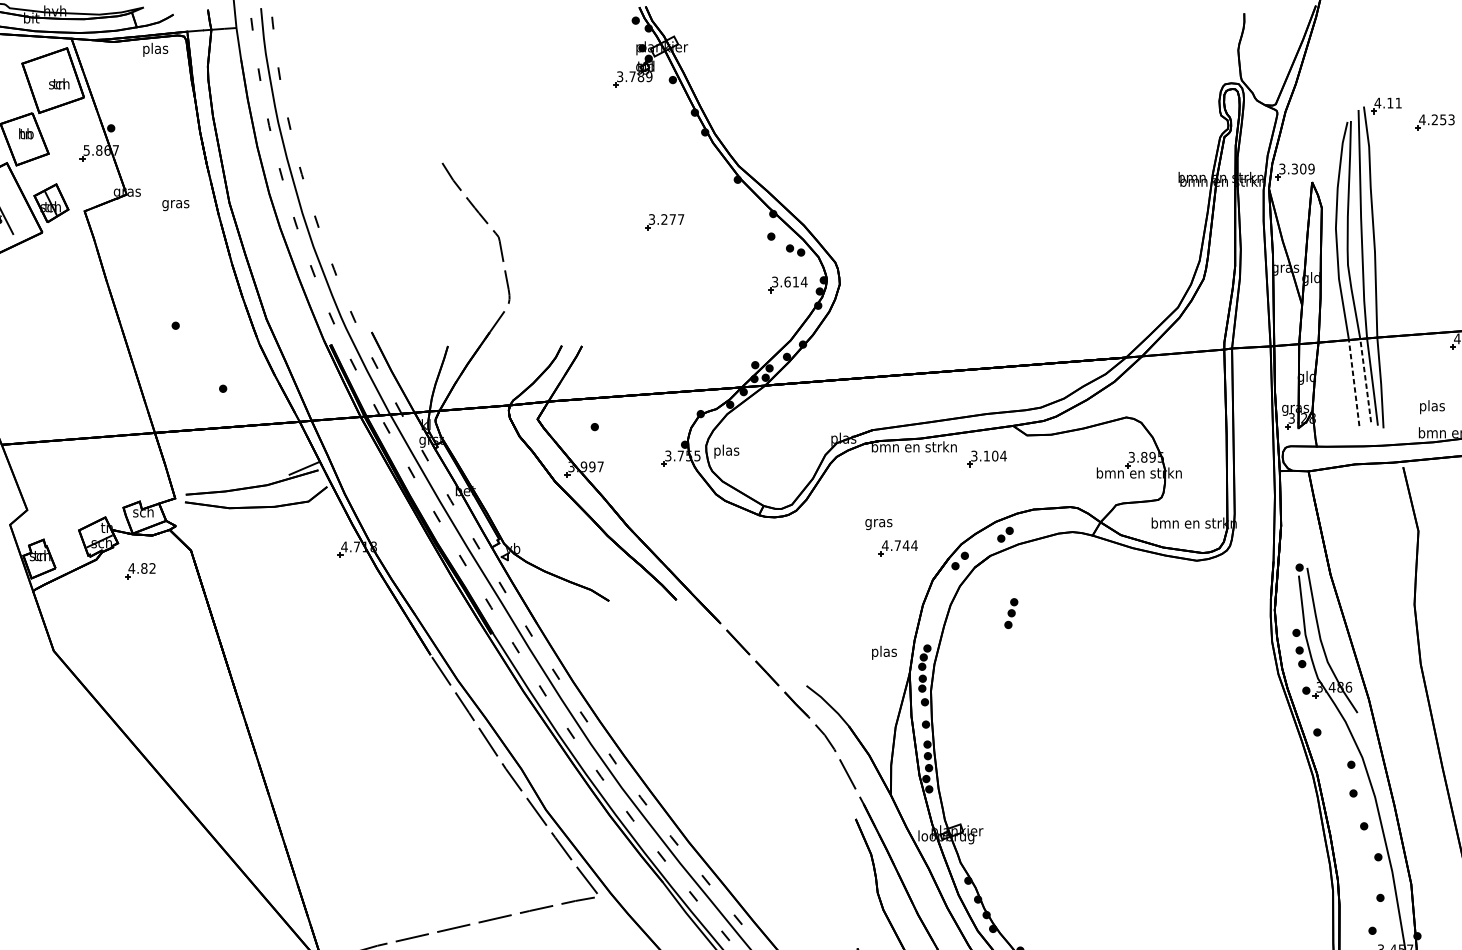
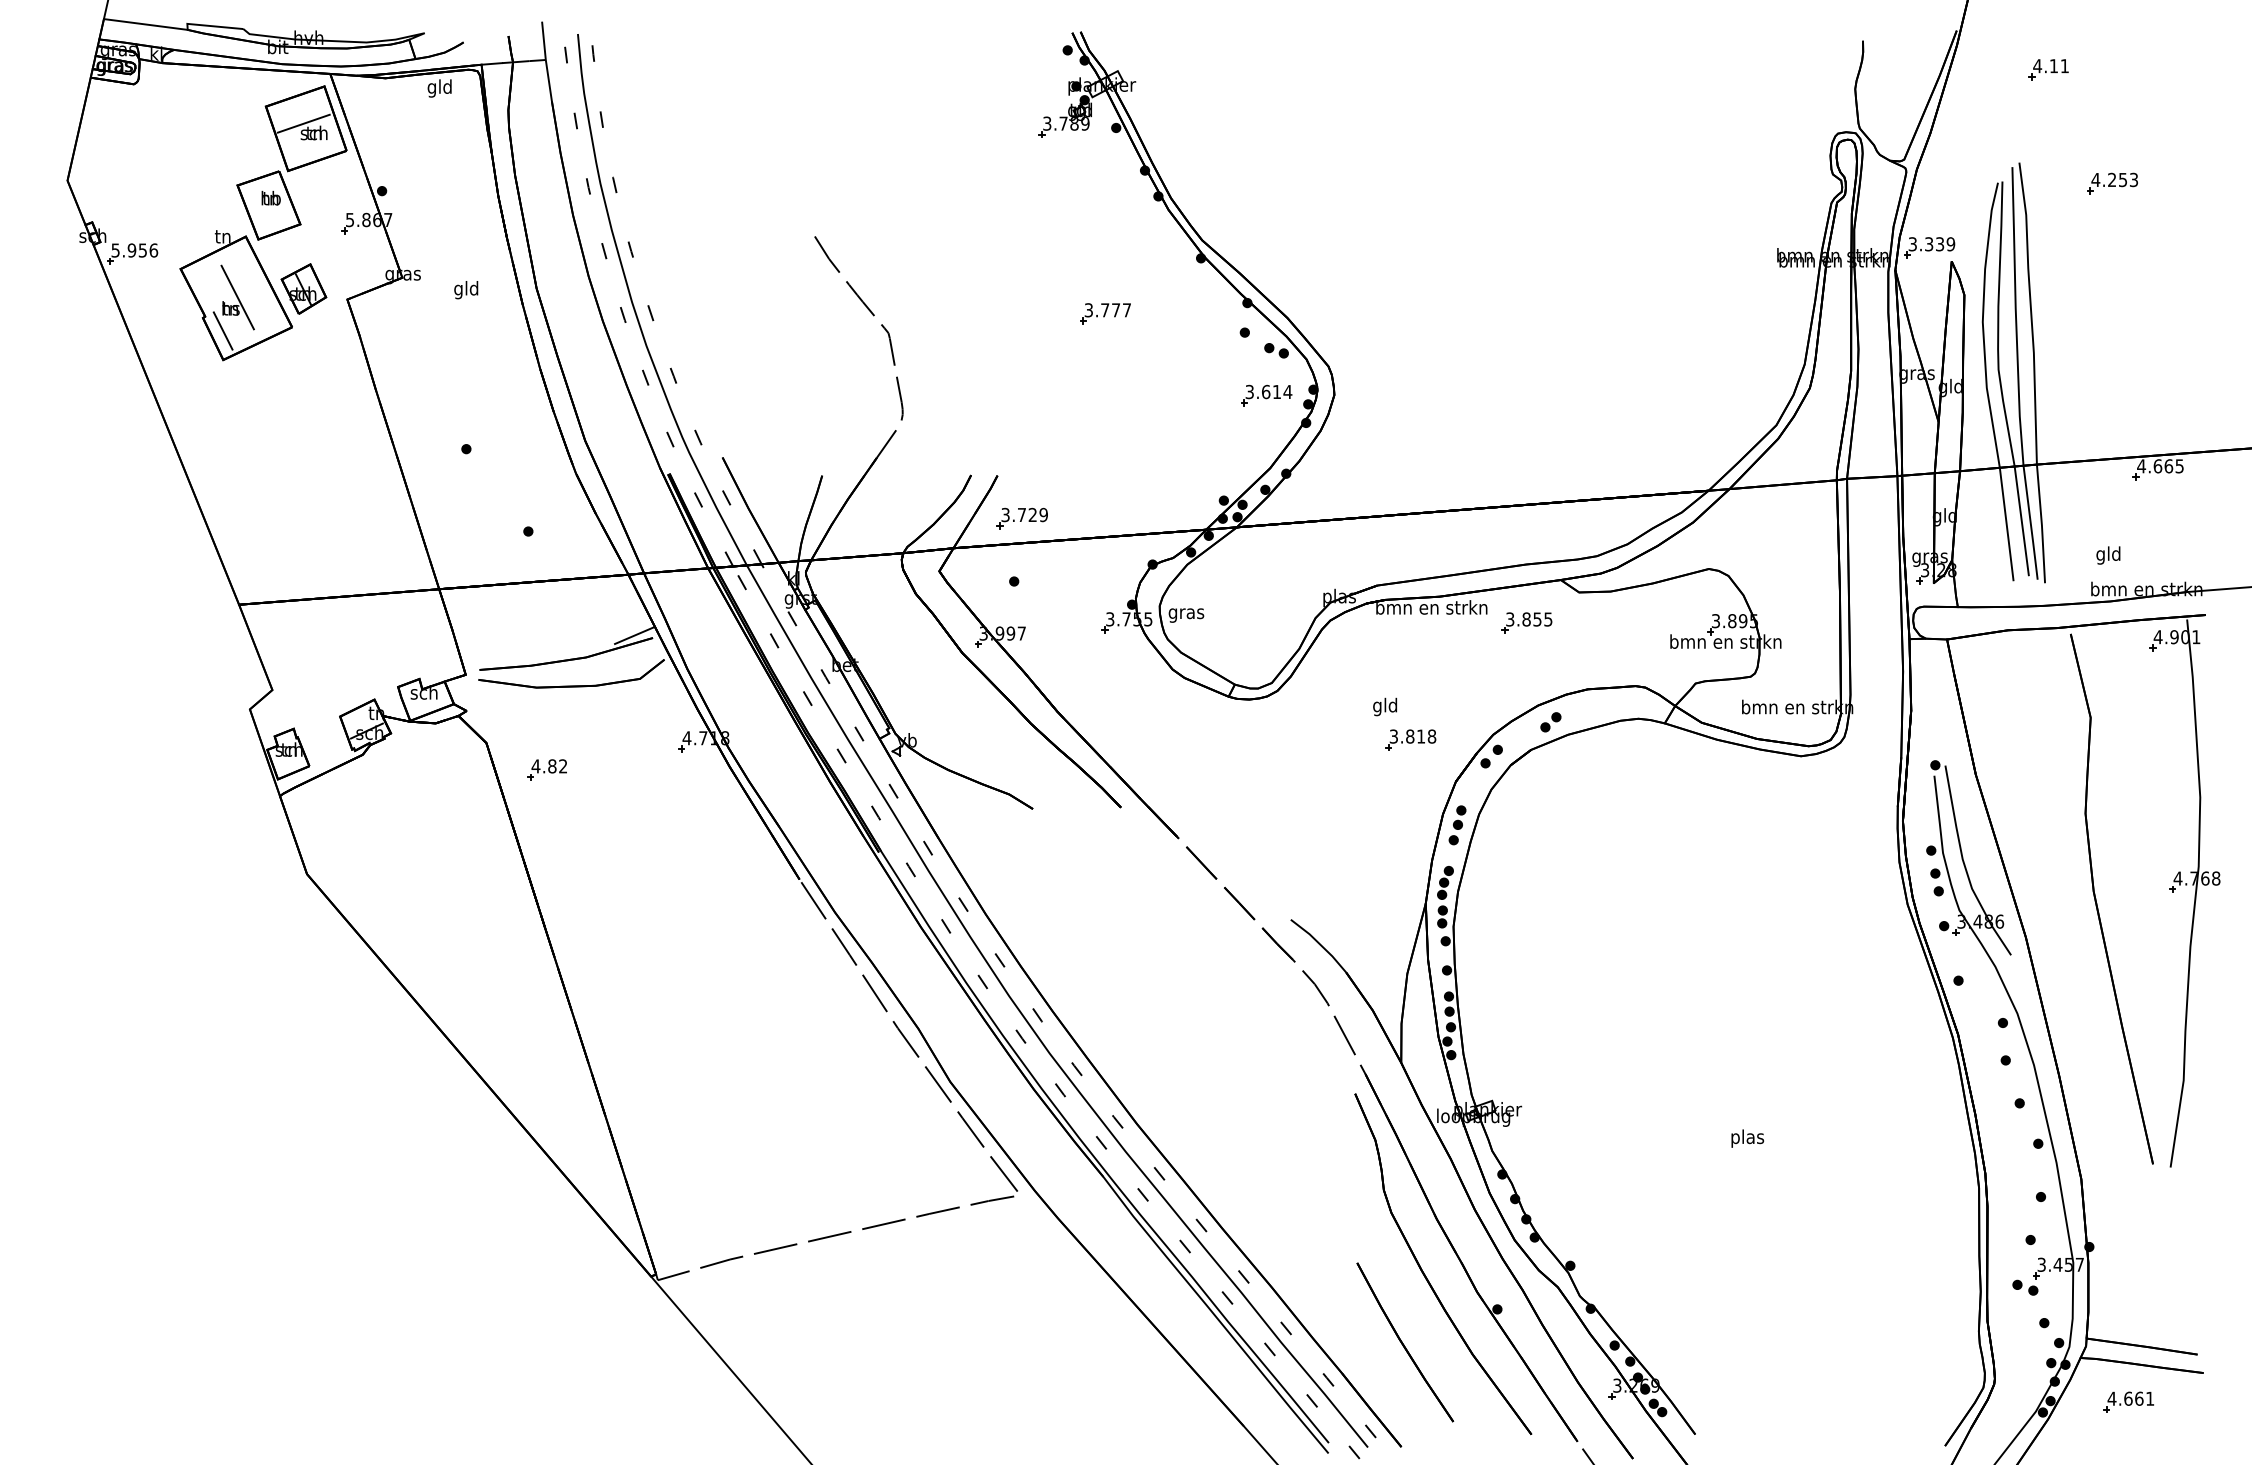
text: (155, 49) -> (440, 88), plas -> gld
line: (51, 76) -> (303, 123), added
part: (1386, 105) -> (2048, 69), moved
text: (1302, 169) -> (1939, 244), 3.309 -> 3.339
text: (175, 204) -> (466, 290), gras -> gld
text: (664, 219) -> (1105, 310), 3.277 -> 3.777
part: (600, 378) -> (1021, 518), added
line: (1365, 380) -> (2021, 520), dashed -> solid
line: (1354, 383) -> (2006, 524), dashed -> solid
text: (1432, 407) -> (2108, 555), plas -> gld
text: (726, 451) -> (1186, 613), plas -> gras
text: (995, 456) -> (1537, 619), 3.104 -> 3.855
text: (878, 522) -> (1385, 706), gras -> gld
text: (899, 545) -> (1412, 736), 4.744 -> 3.818
part: (139, 570) -> (546, 769), moved
part: (1011, 613) -> (1457, 825), moved
text: (884, 652) -> (1747, 1138), moved

